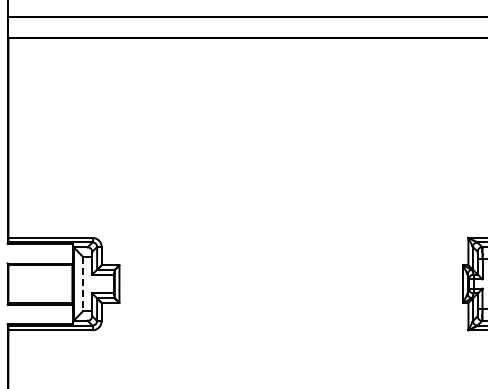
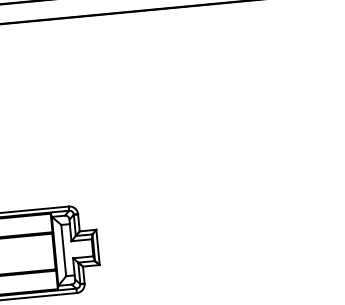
line: (82, 284) -> (63, 251), dashed -> solid

